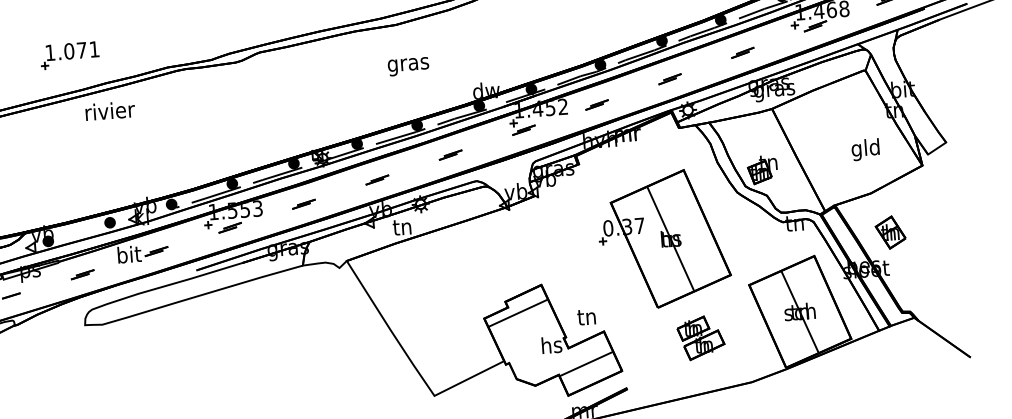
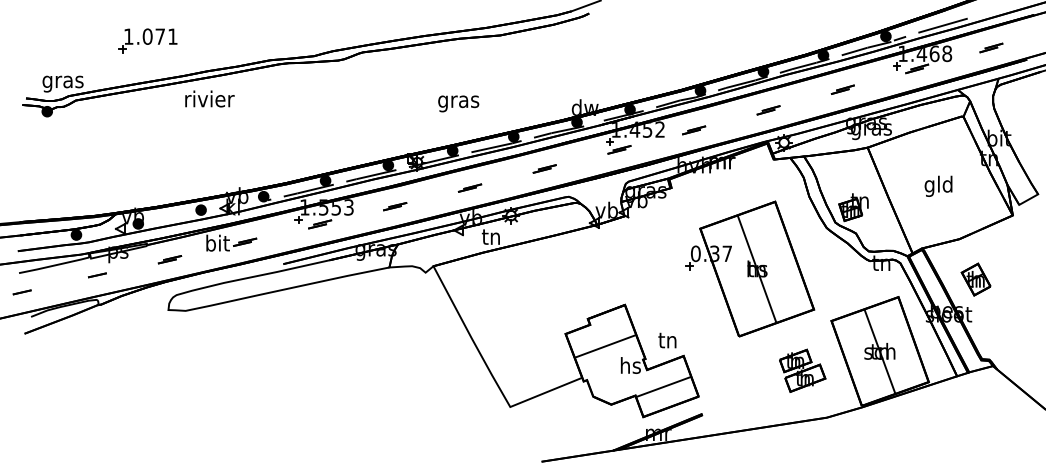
part: (69, 55) -> (147, 40), moved
text: (408, 66) -> (458, 103), moved
text: (865, 148) -> (938, 185), moved
line: (517, 313) -> (605, 346), moved
part: (700, 337) -> (802, 370), moved

